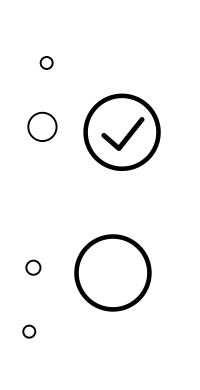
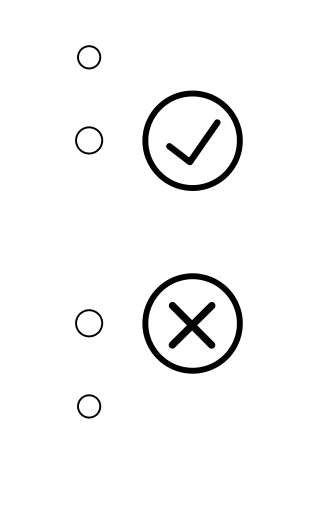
circle: (46, 63) -> (89, 57), size x1.43
circle: (42, 126) -> (89, 140), size x0.71
circle: (33, 267) -> (89, 323), size x1.43
fill: (112, 274) -> (191, 325), added
circle: (29, 331) -> (89, 406), size x1.43

